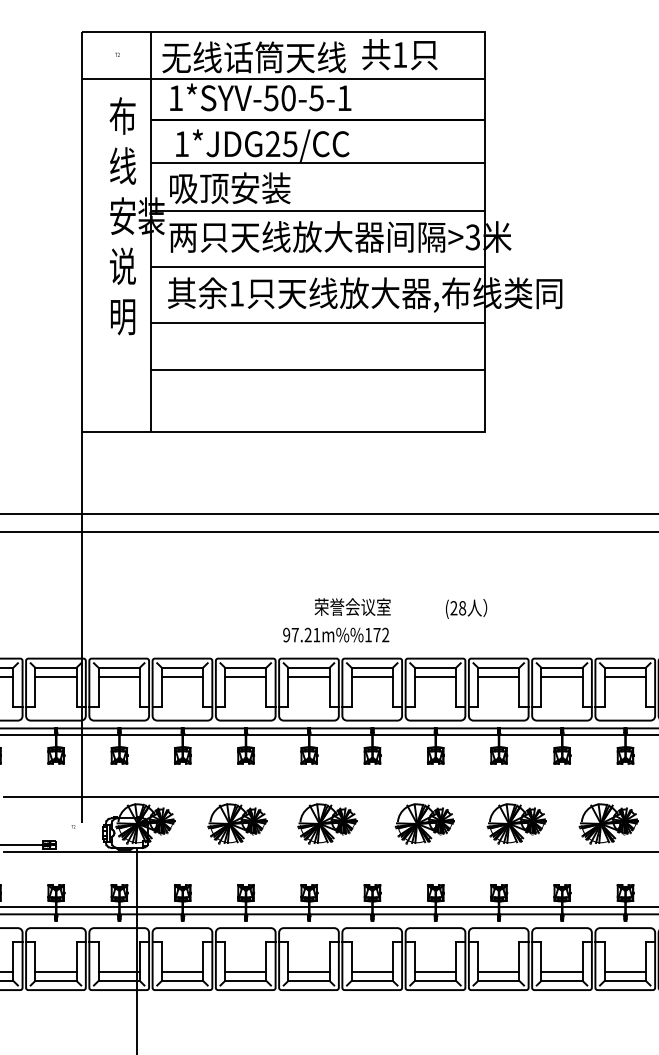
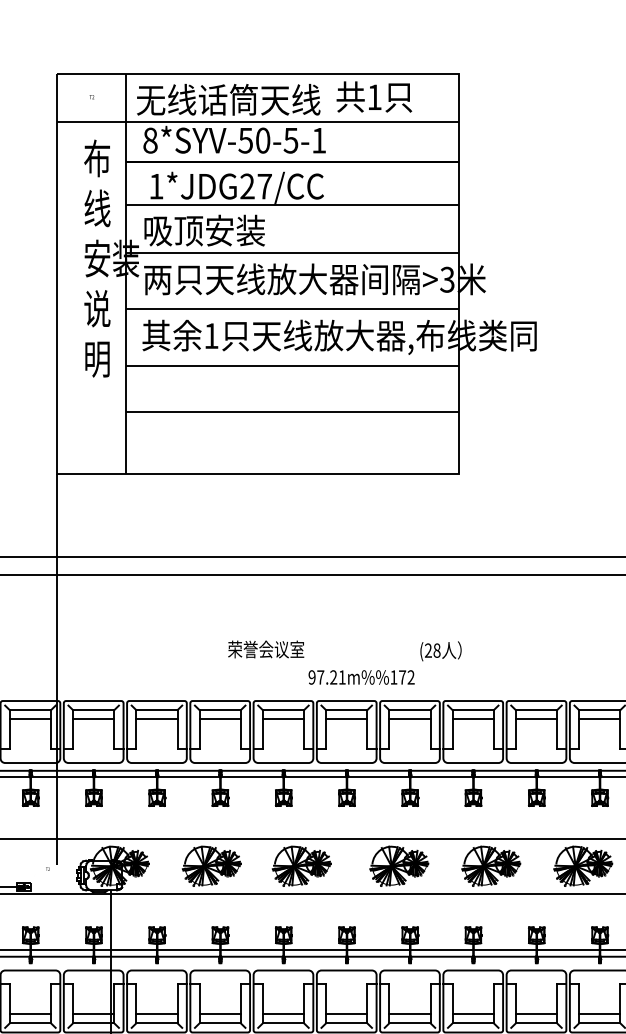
text: (176, 98) -> (150, 140), 1*SYV-50-5-1 -> 8*SYV-50-5-1
text: (289, 144) -> (263, 186), 1*JDG25/CC -> 1*JDG27/CC
text: (352, 606) -> (265, 648), moved
text: (336, 634) -> (361, 676), moved

